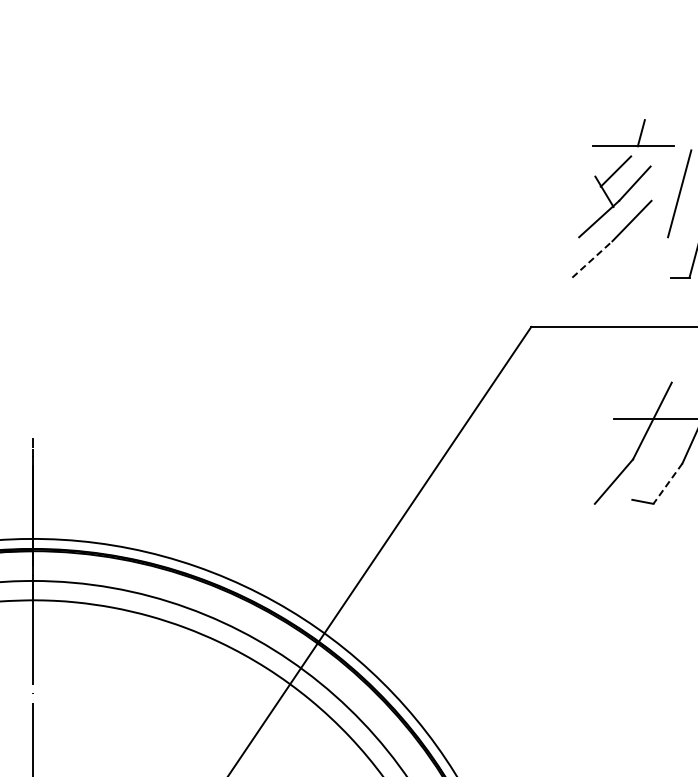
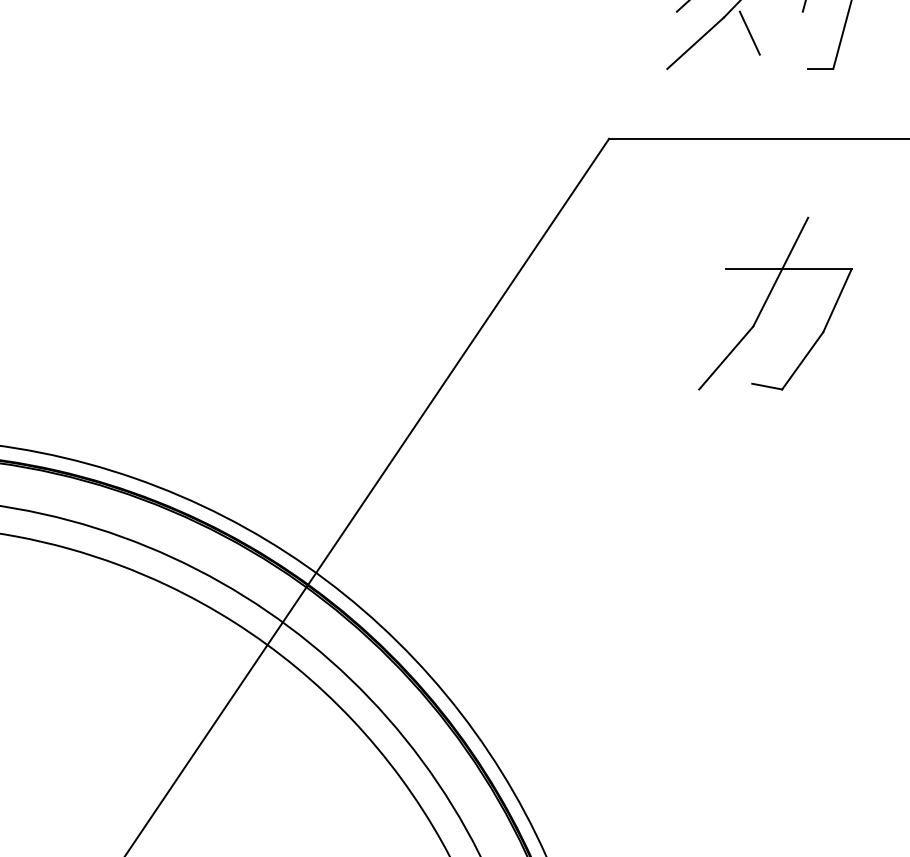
line: (630, 252) -> (749, 33), added
line: (592, 259) -> (695, 43), dashed -> solid
line: (667, 483) -> (802, 360), dashed -> solid

